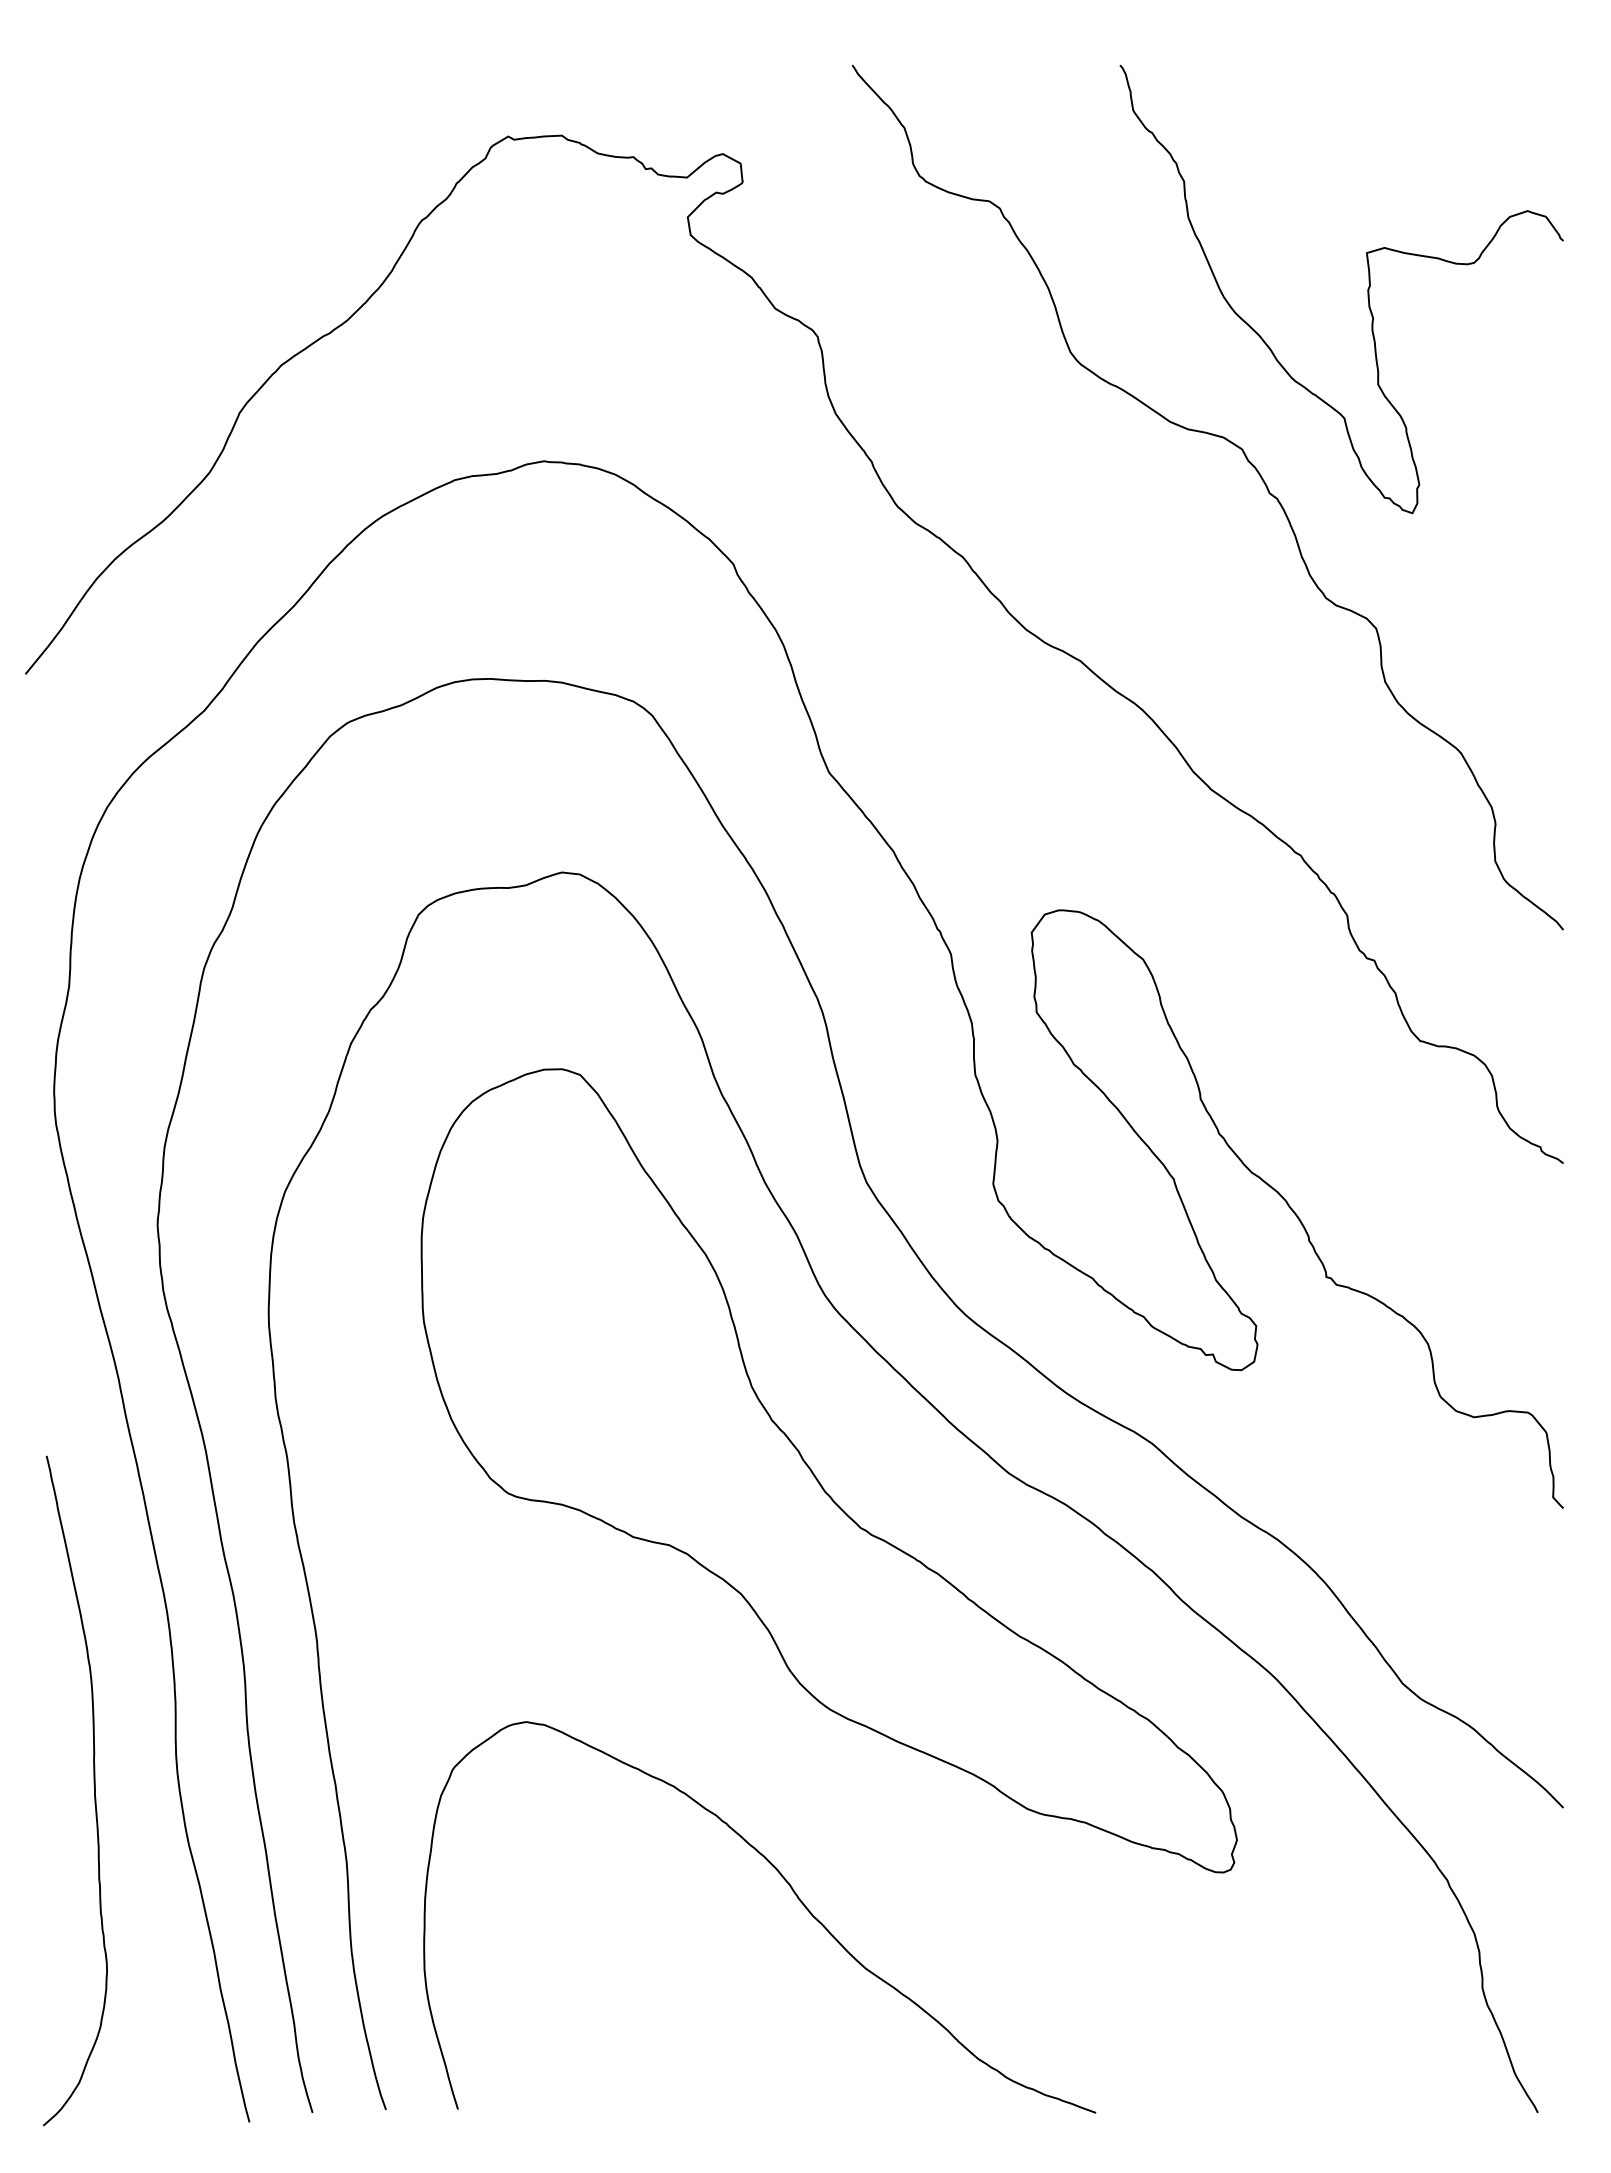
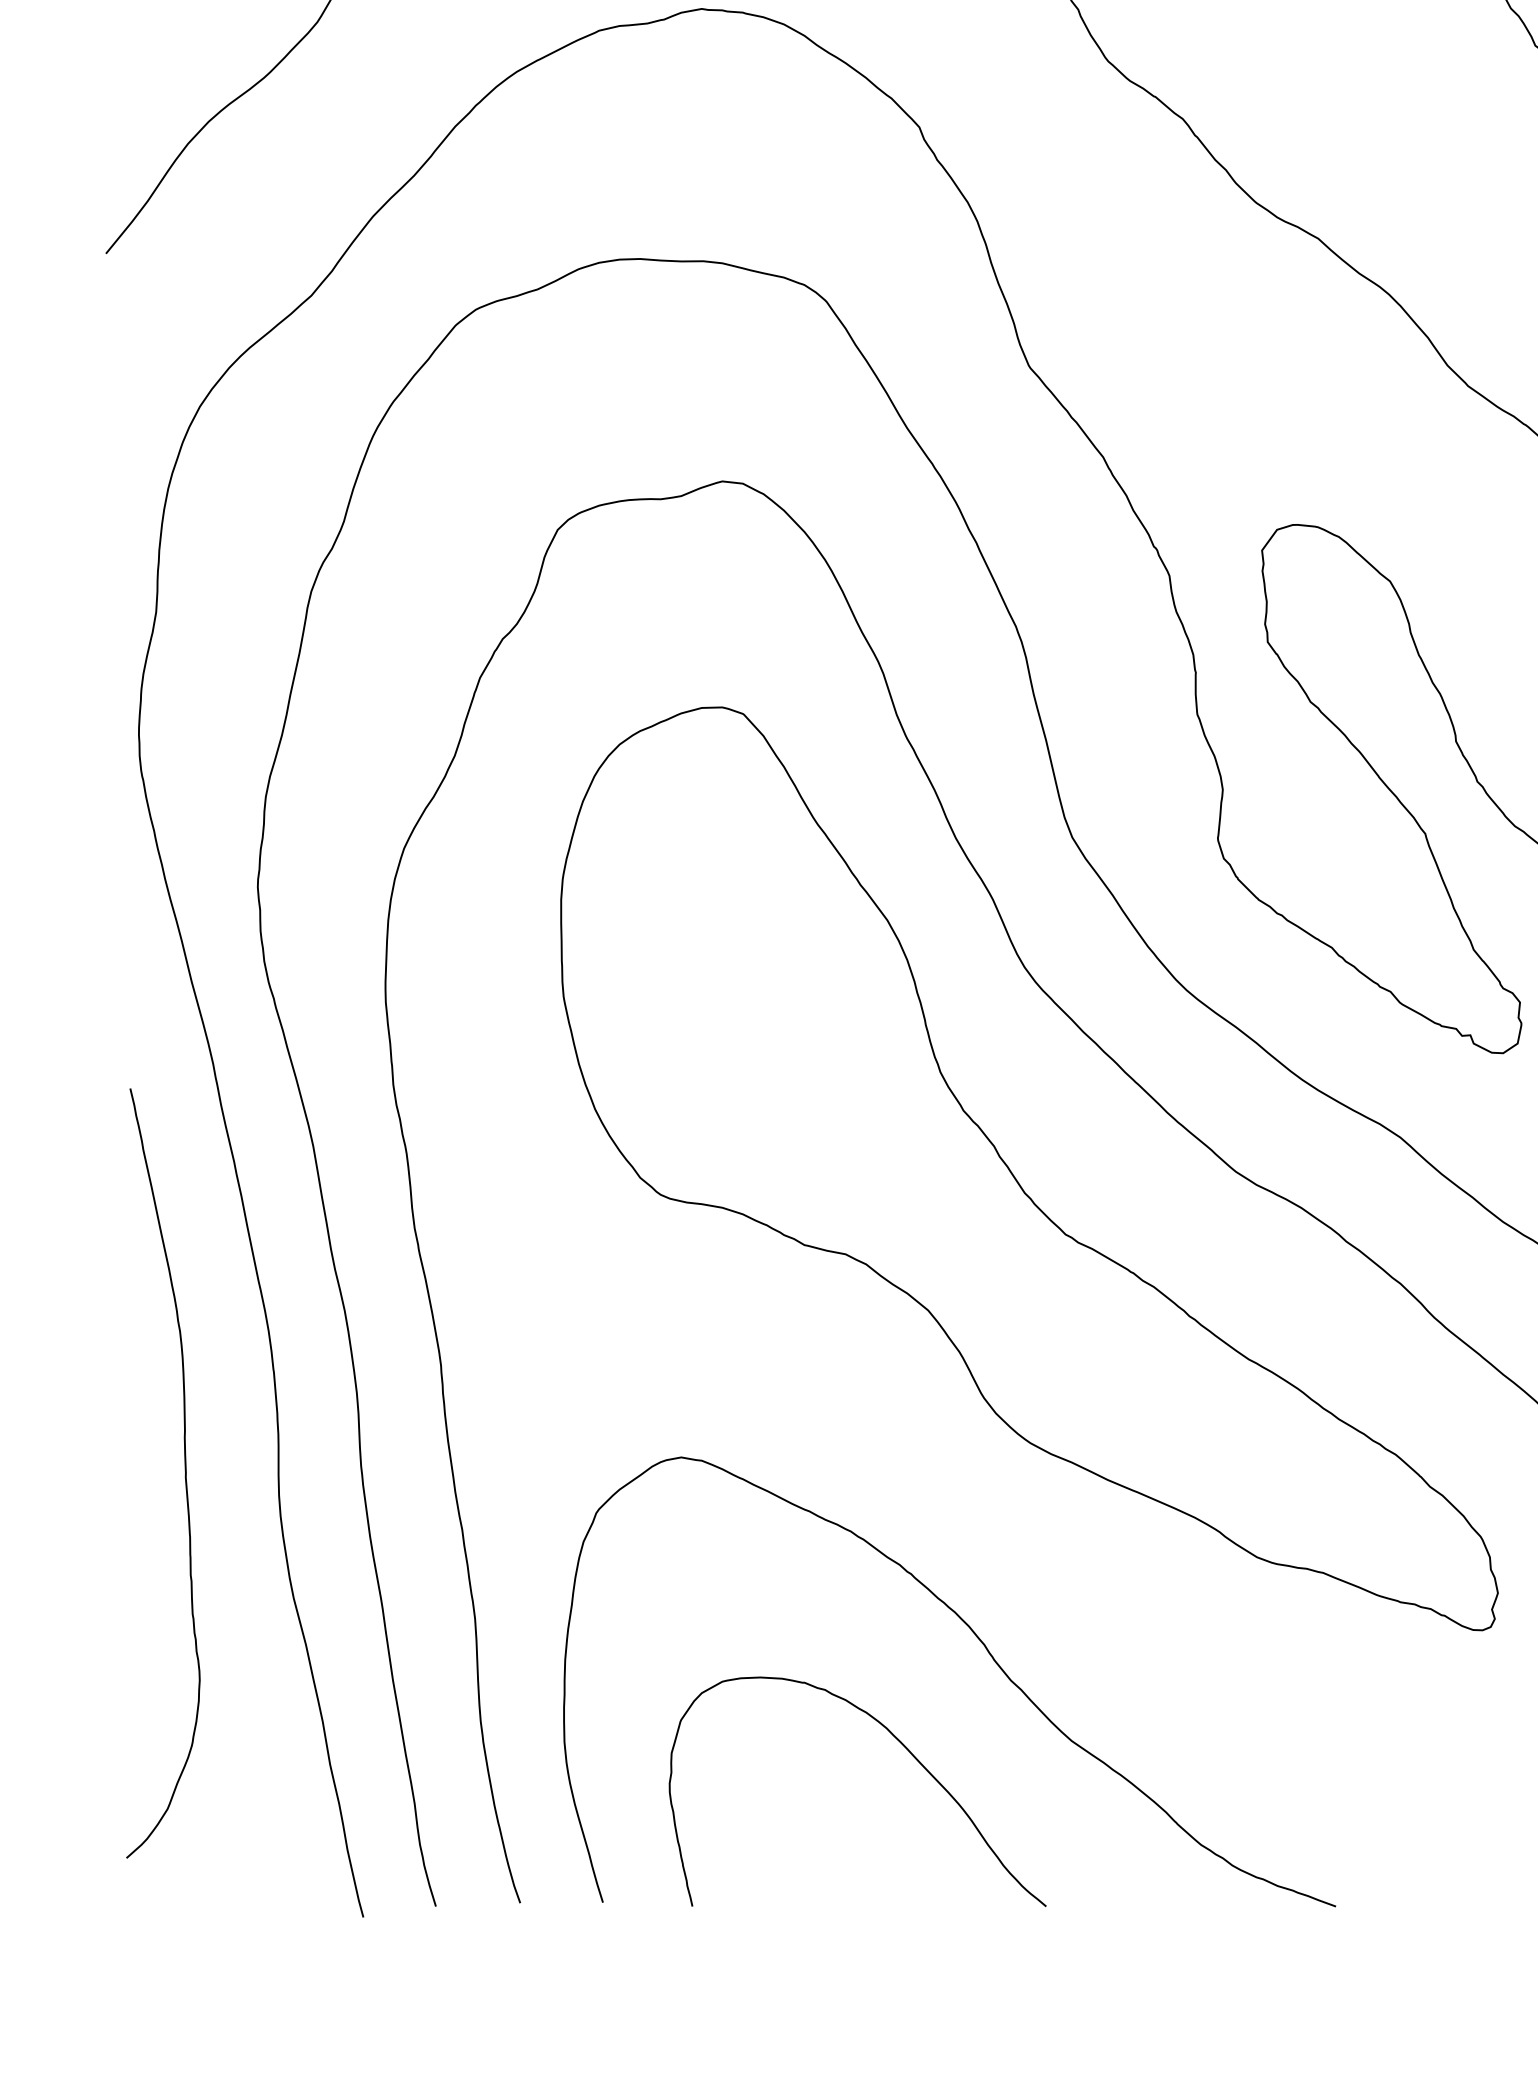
curve: (93, 1785) -> (184, 1467), moved
curve: (718, 1972) -> (902, 1745), added

